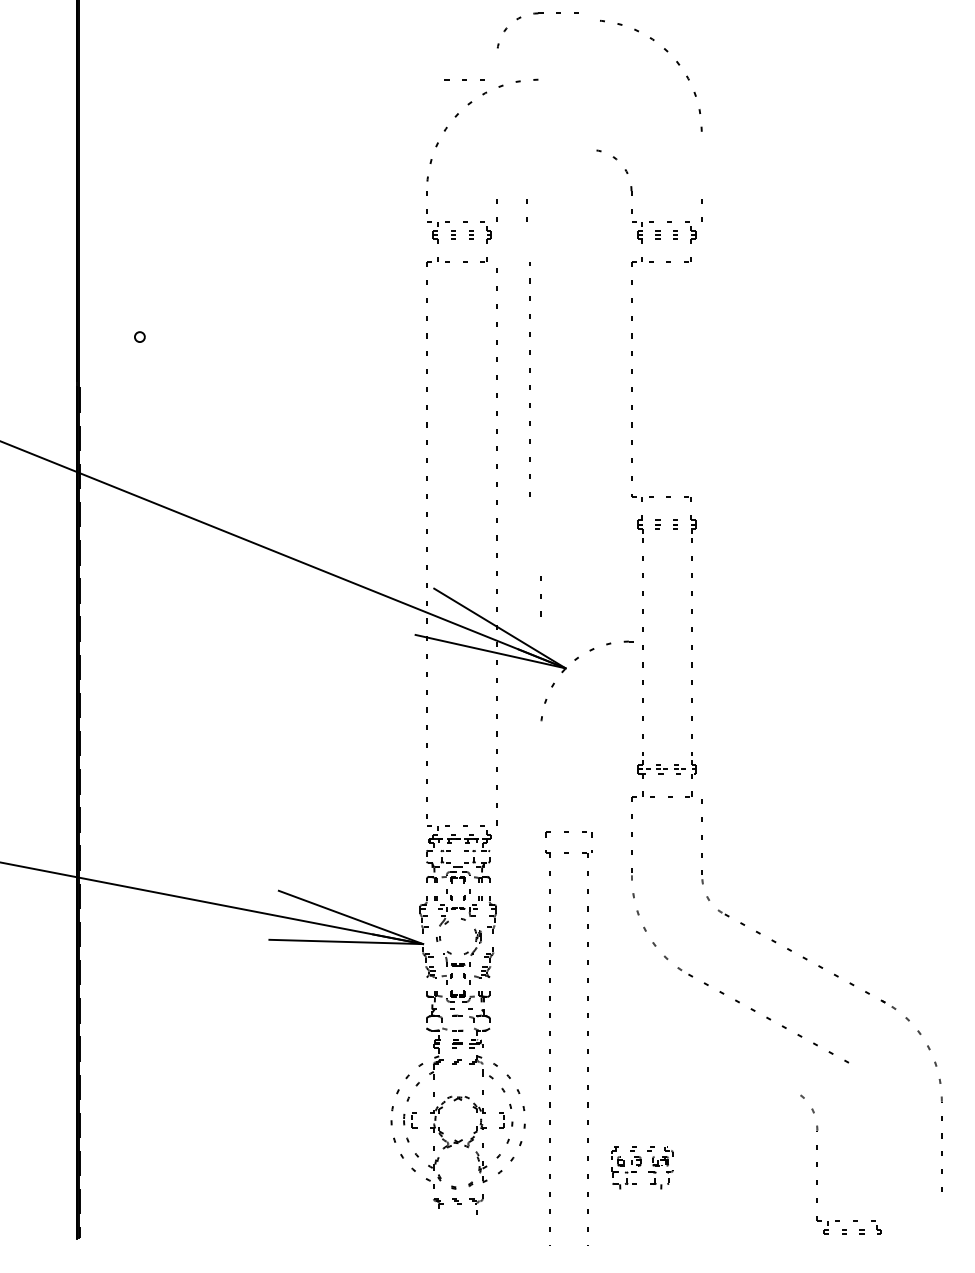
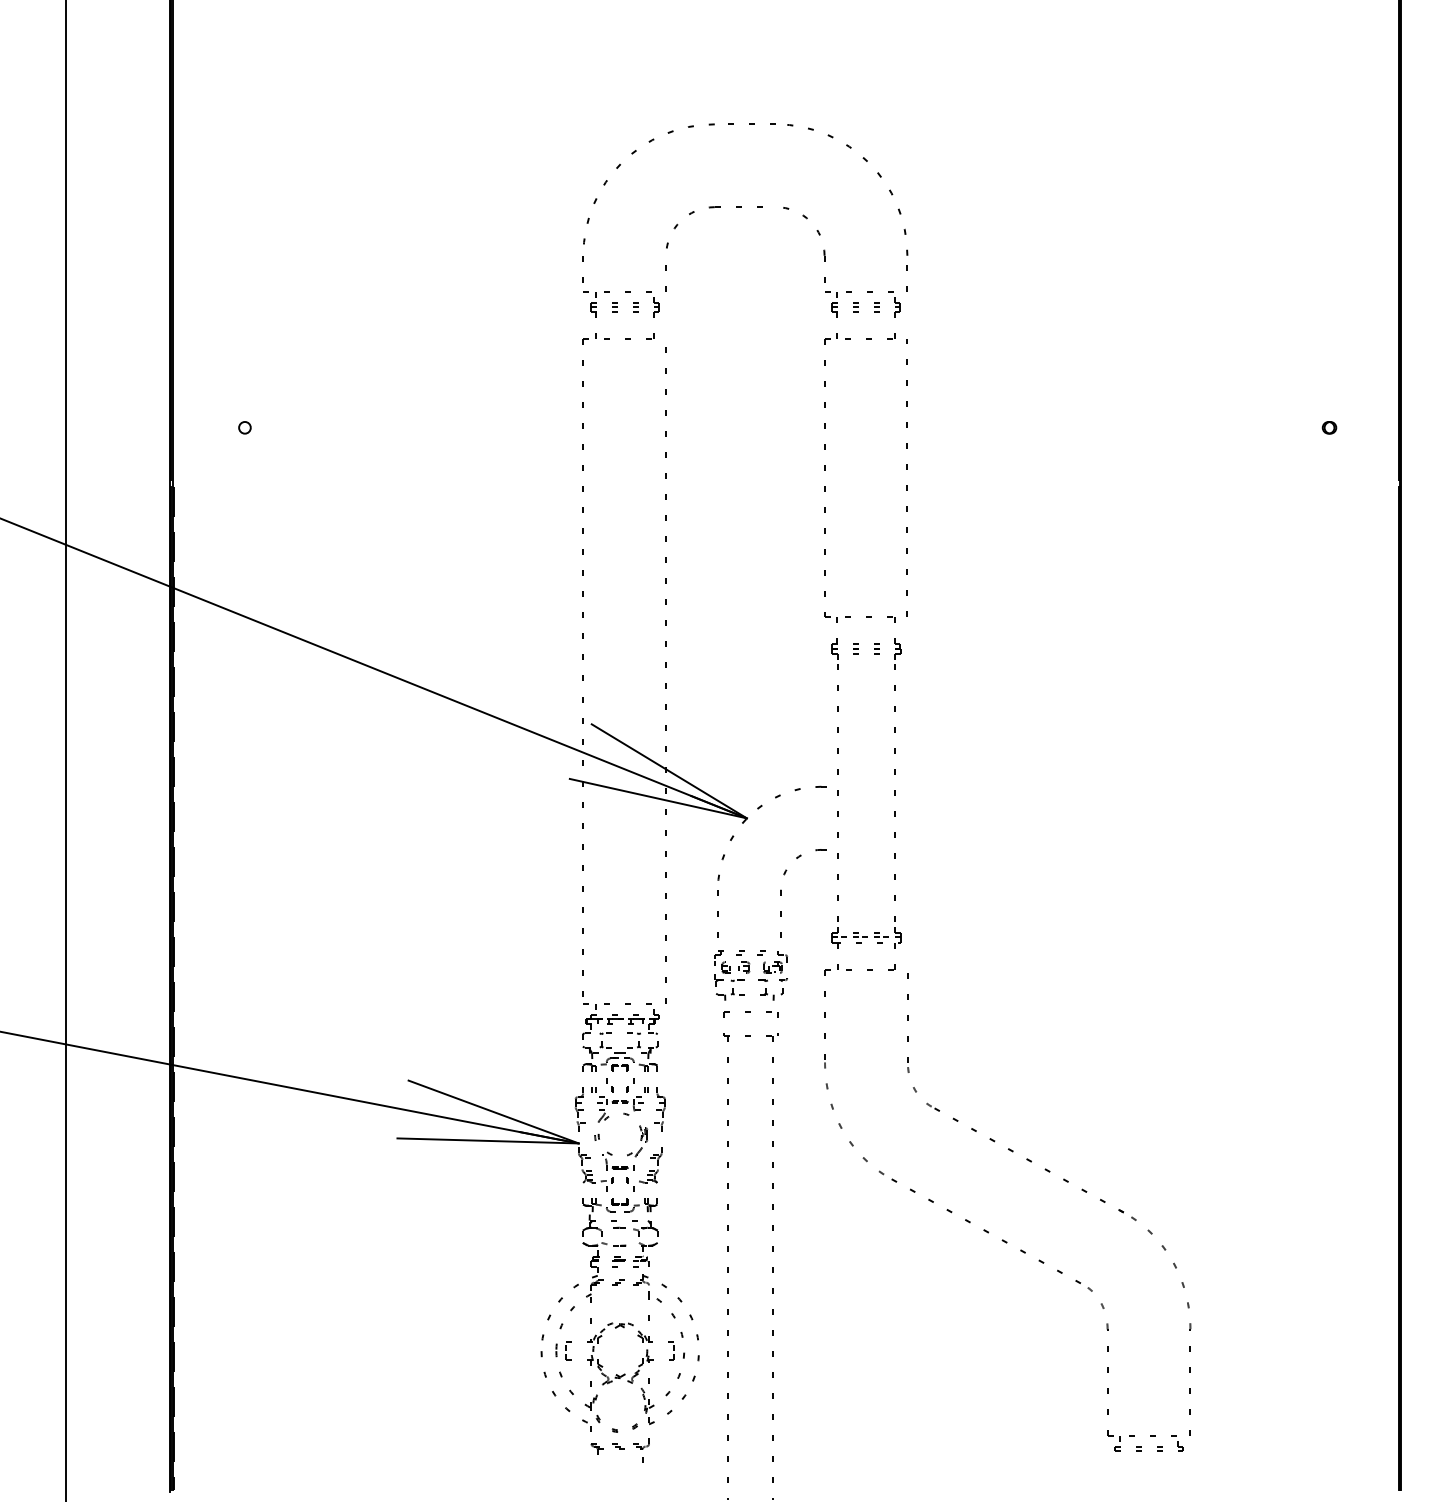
part: (538, 14) -> (714, 208), moved
arc: (666, 51) -> (865, 161), moved
line: (464, 78) -> (751, 123), moved
line: (526, 203) -> (700, 270), removed
line: (529, 372) -> (906, 469), moved
line: (540, 595) -> (717, 913), moved
part: (595, 732) -> (781, 893), added
part: (818, 1164) -> (1108, 1369), moved
part: (641, 1168) -> (750, 975), moved

